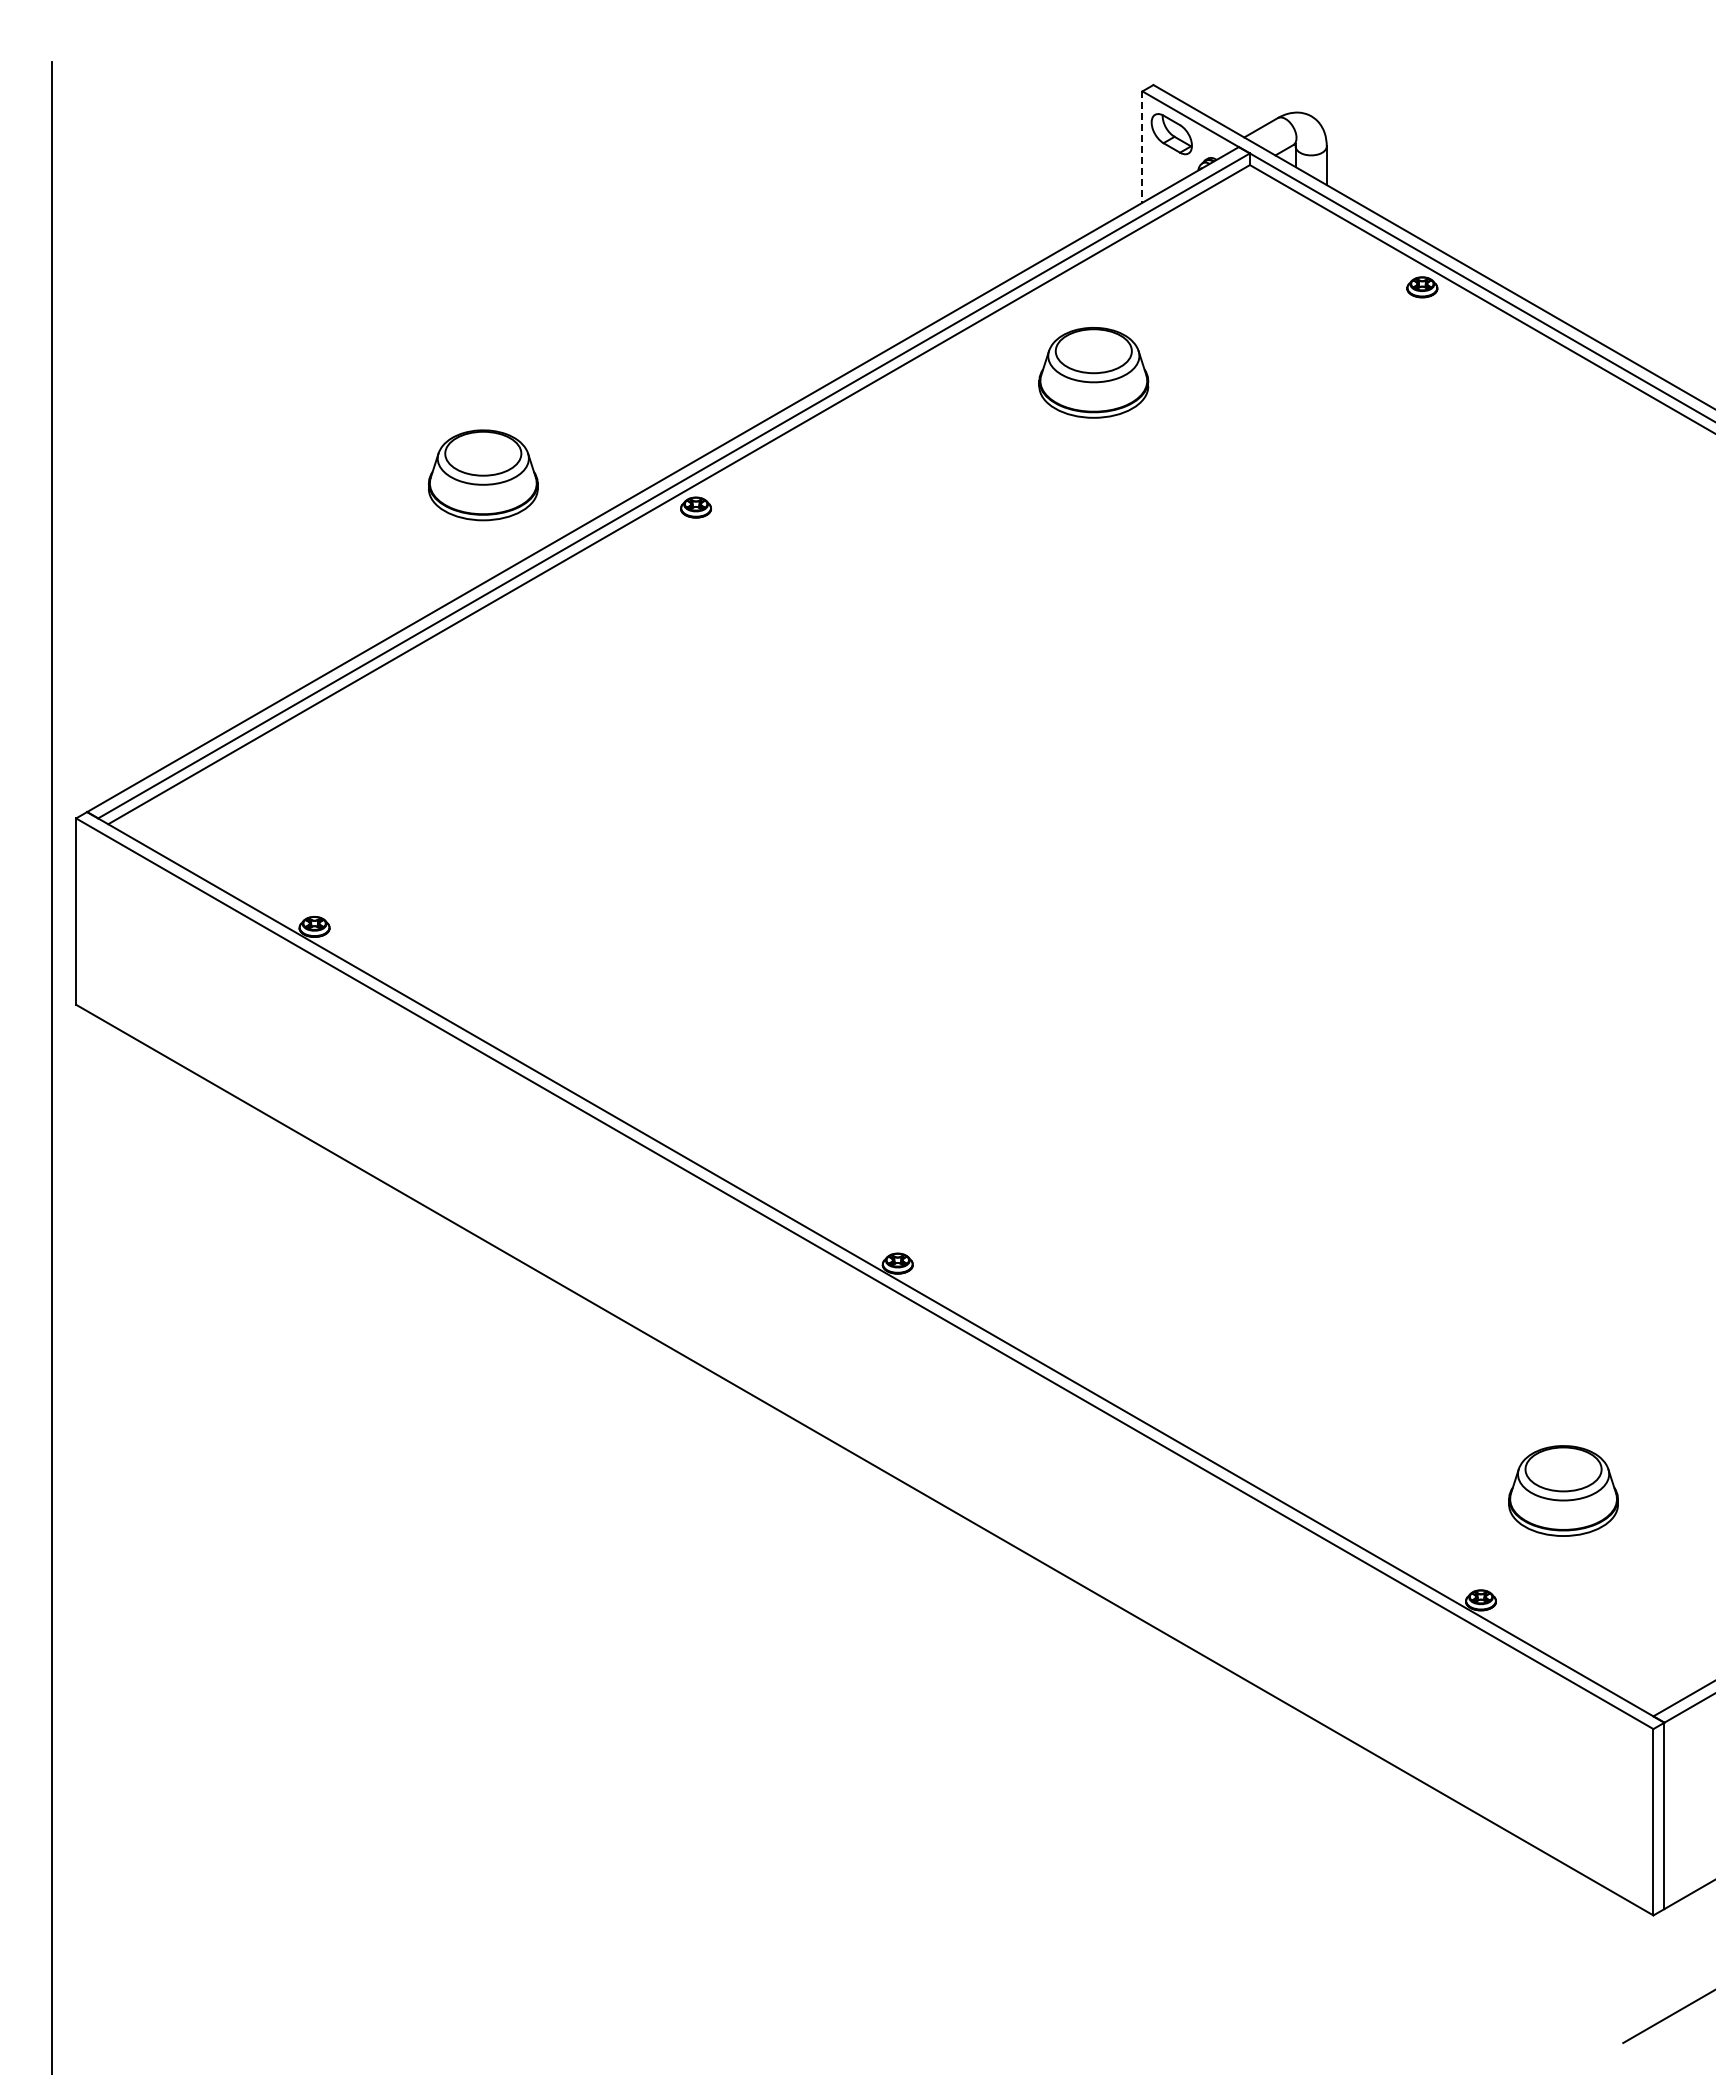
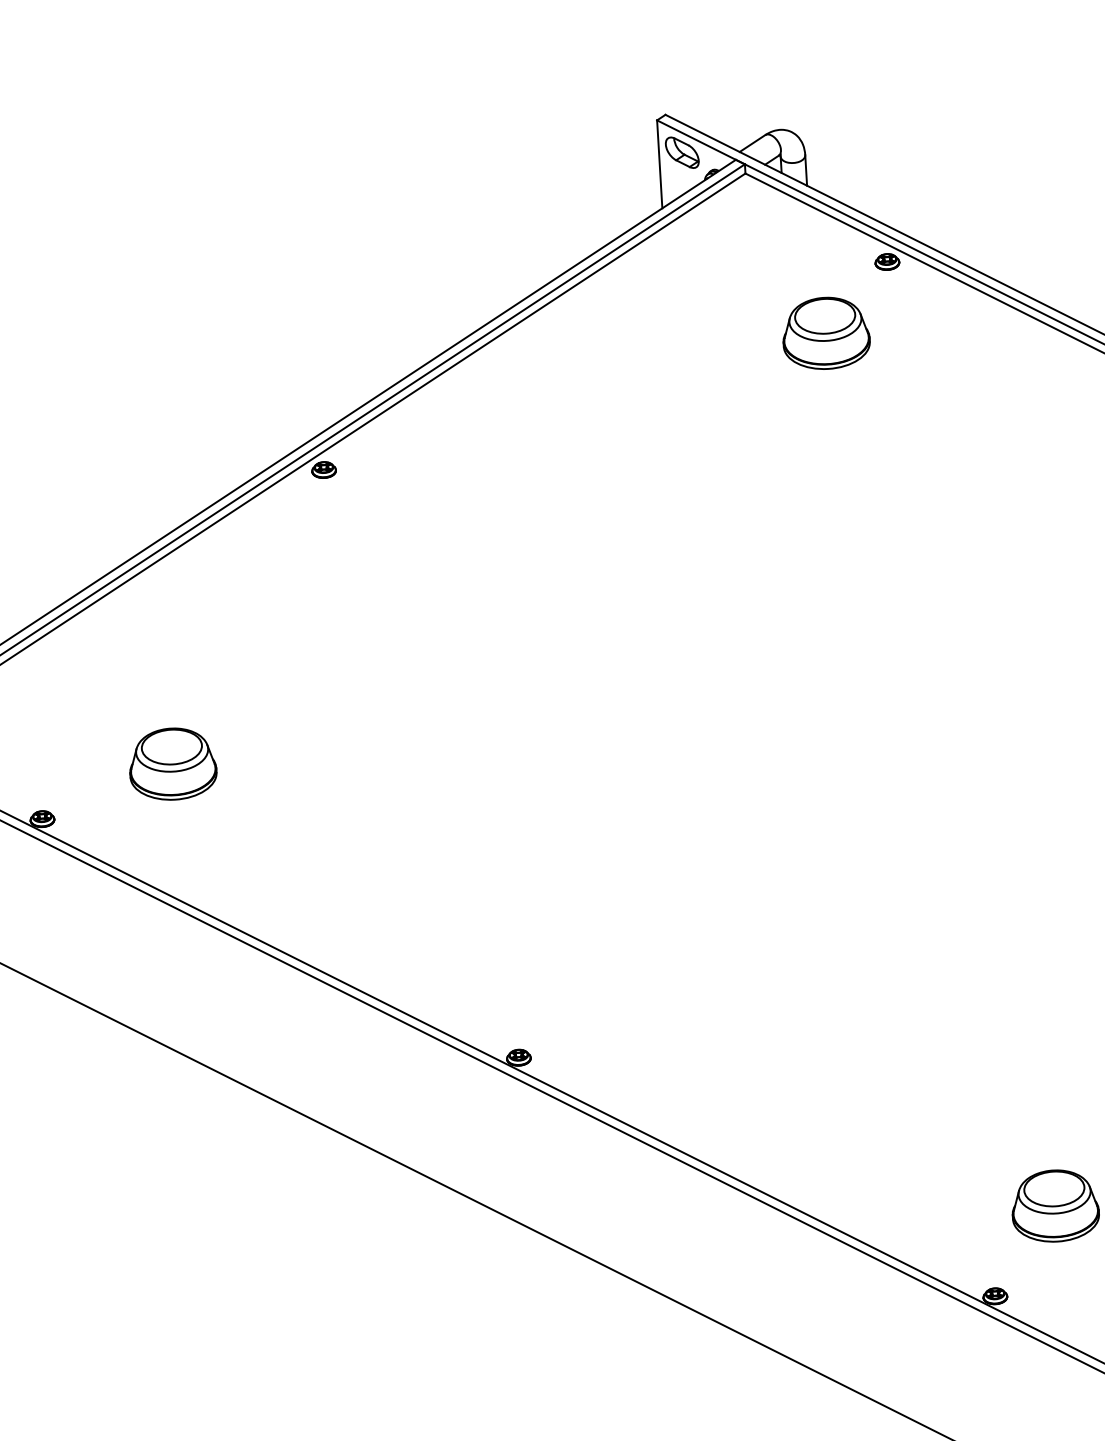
line: (1142, 147) -> (659, 164), dashed -> solid
part: (1093, 372) -> (825, 333), moved
part: (483, 475) -> (173, 764), moved

